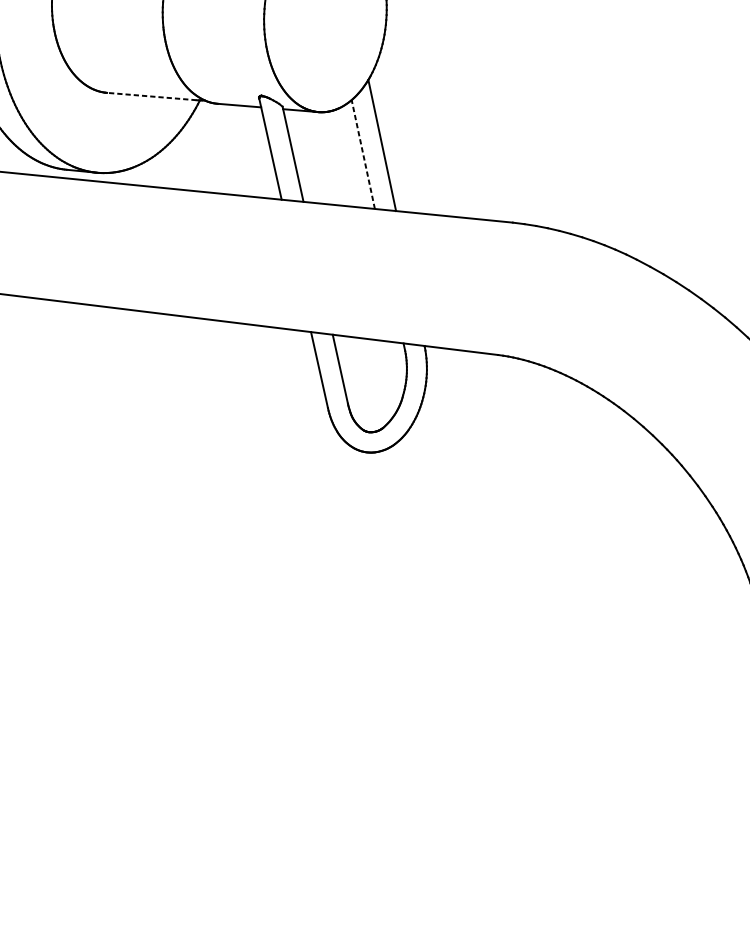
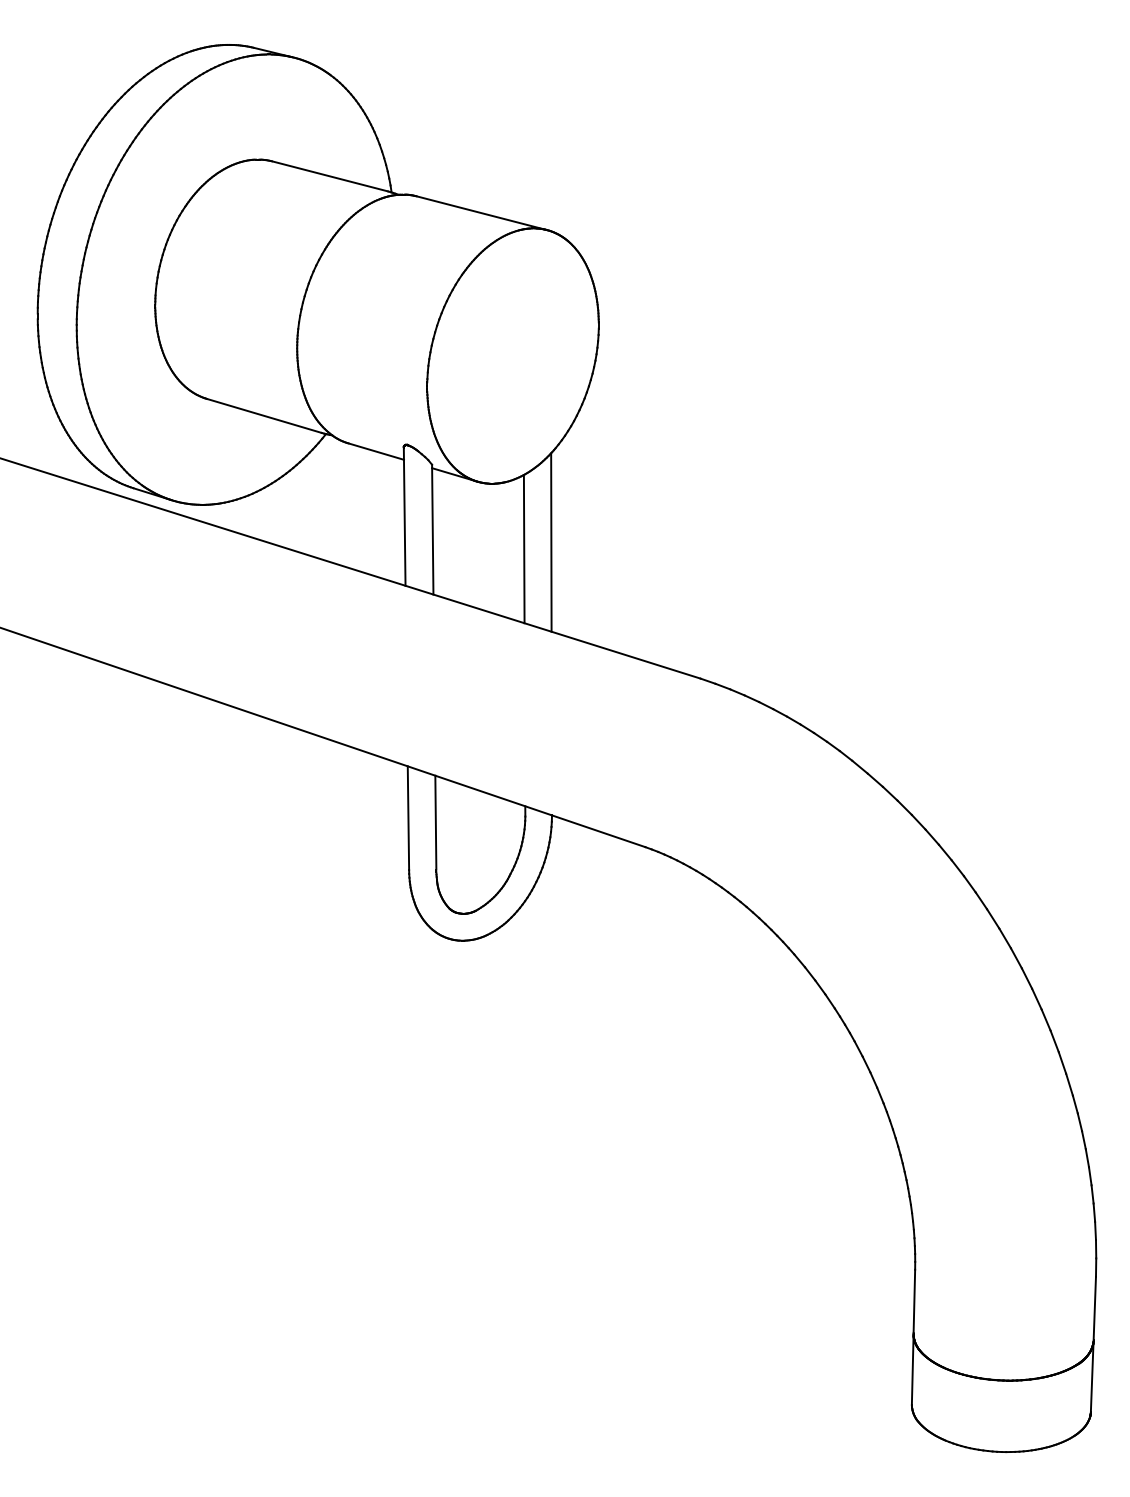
line: (151, 96) -> (264, 415), dashed -> solid
line: (363, 154) -> (524, 548), dashed -> solid

